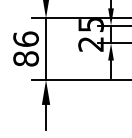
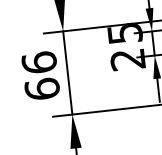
text: (25, 58) -> (41, 88), 86 -> 66

